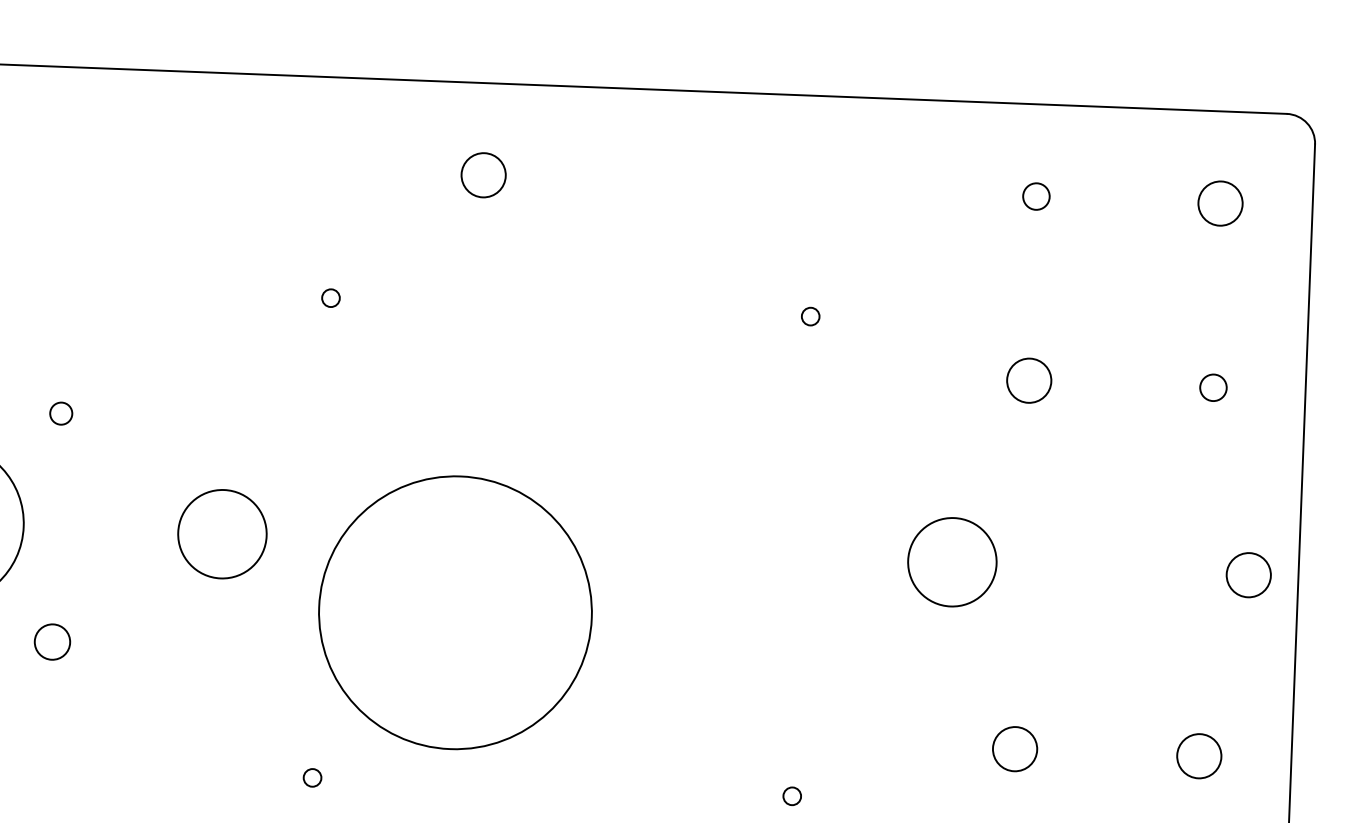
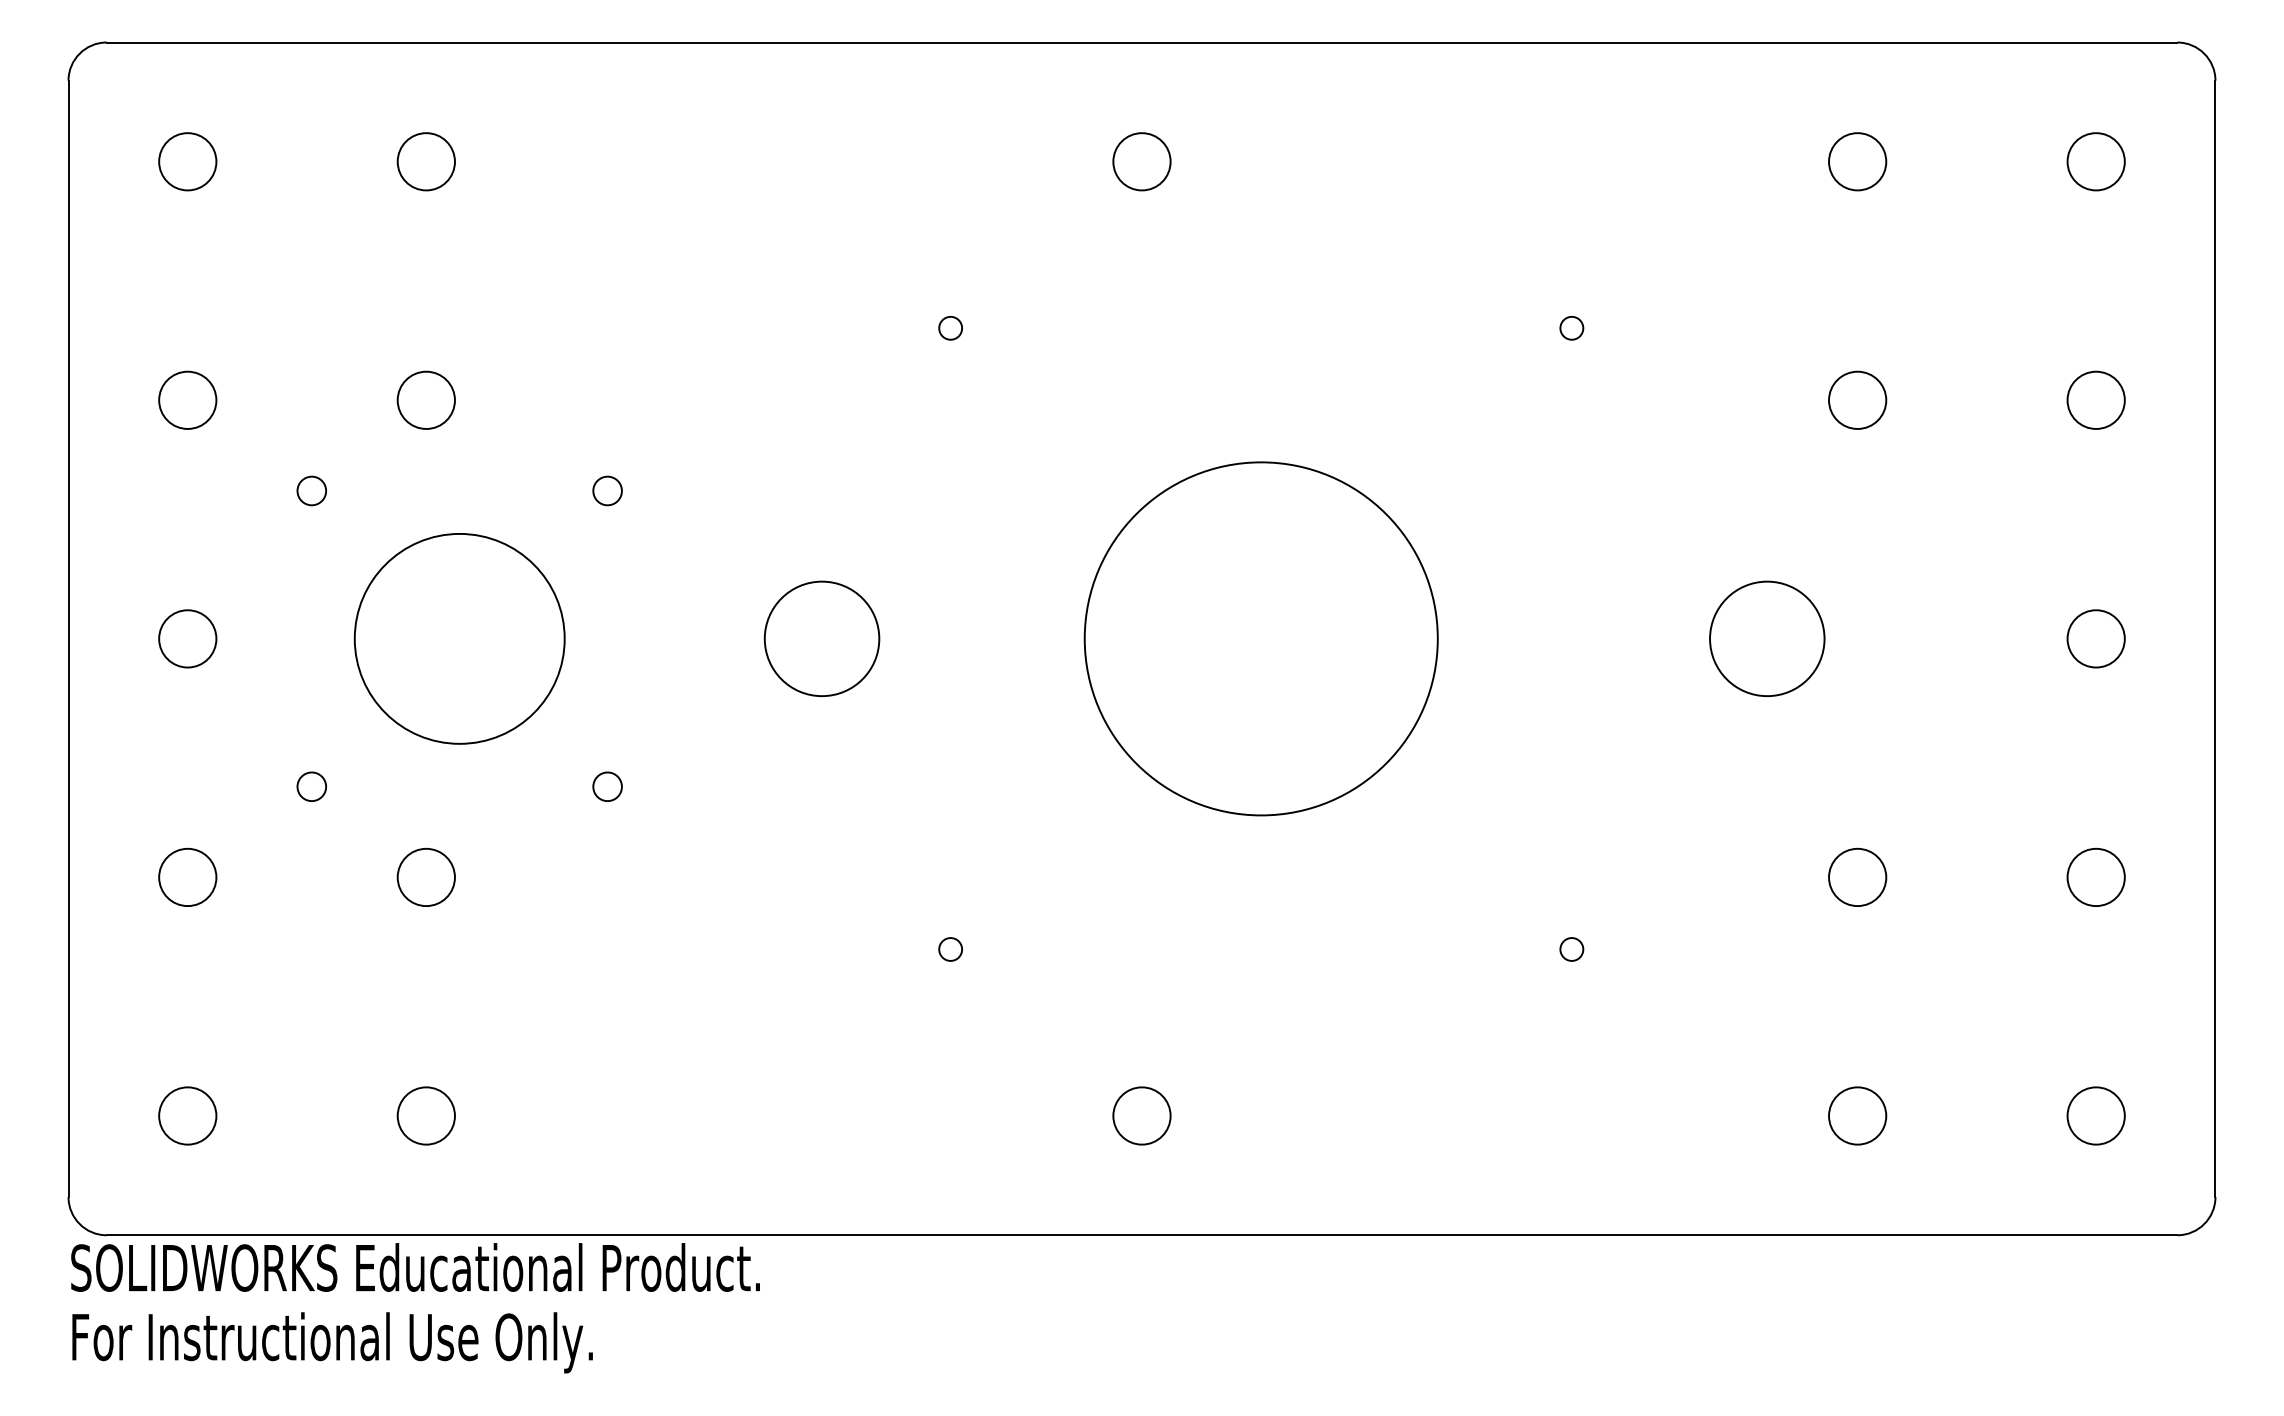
circle: (1036, 196) -> (1857, 161), size x1.67
circle: (1212, 387) -> (2095, 399), size x1.67
circle: (1248, 574) -> (2095, 638), moved
circle: (454, 612) -> (1260, 638), moved
circle: (52, 641) -> (607, 786), size x0.62

